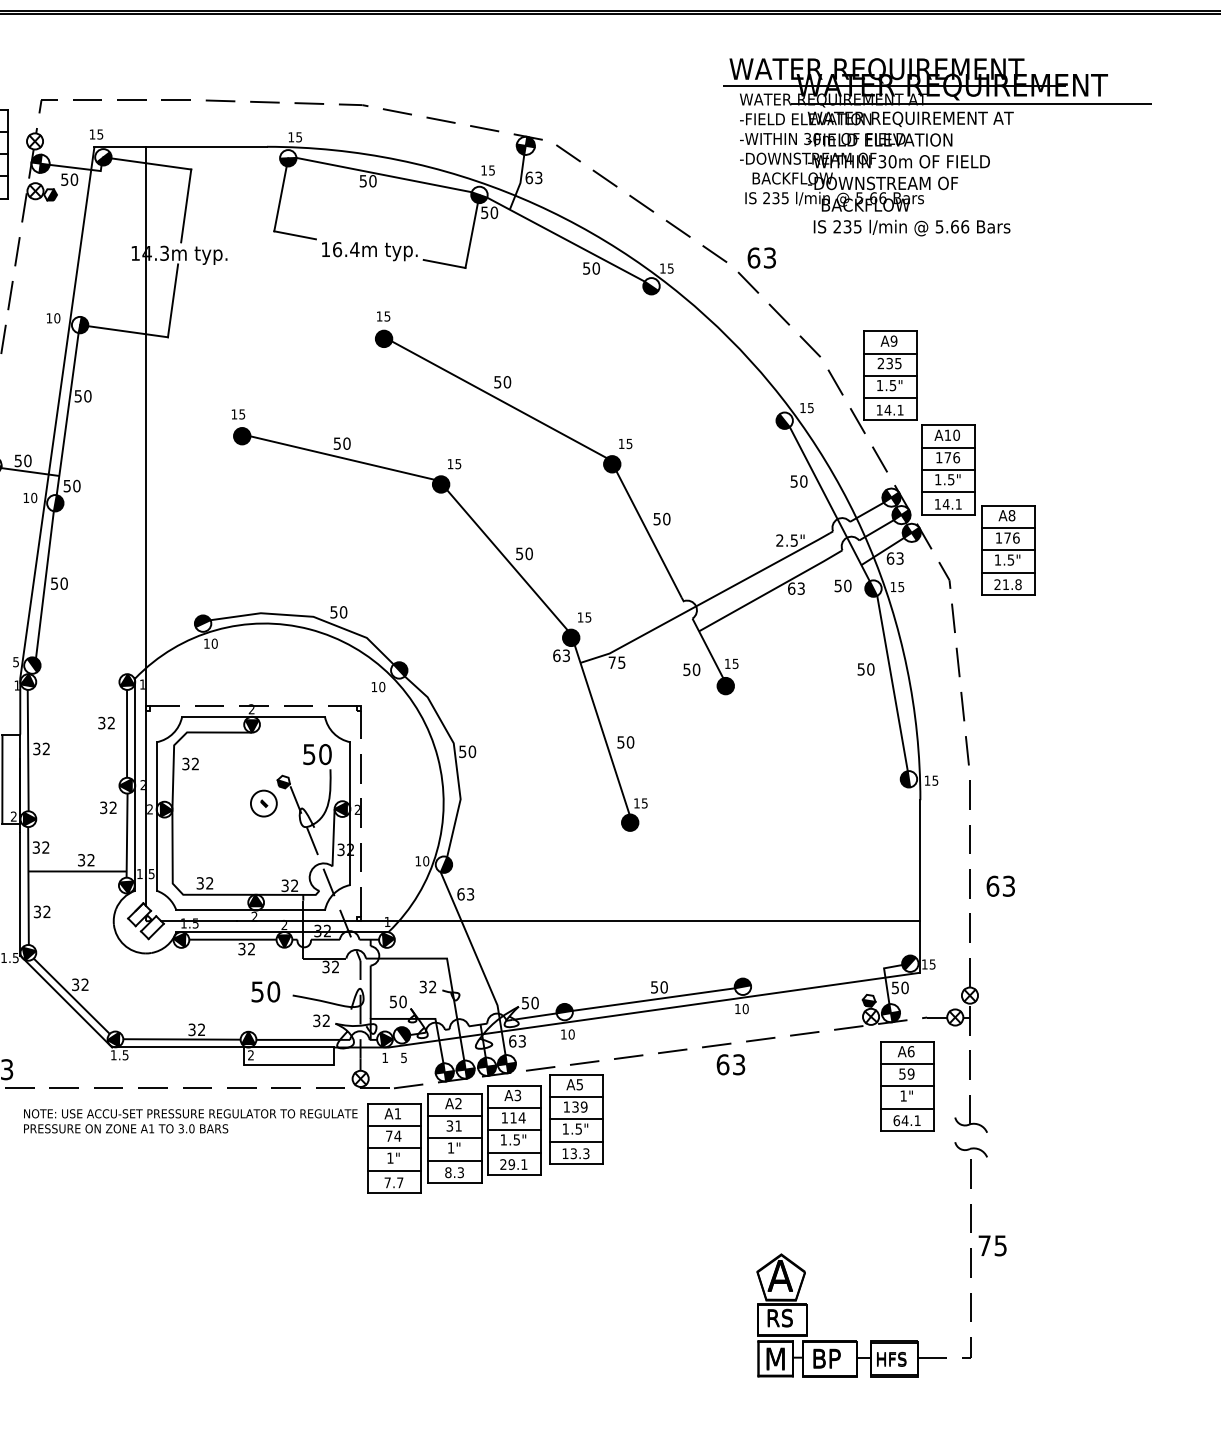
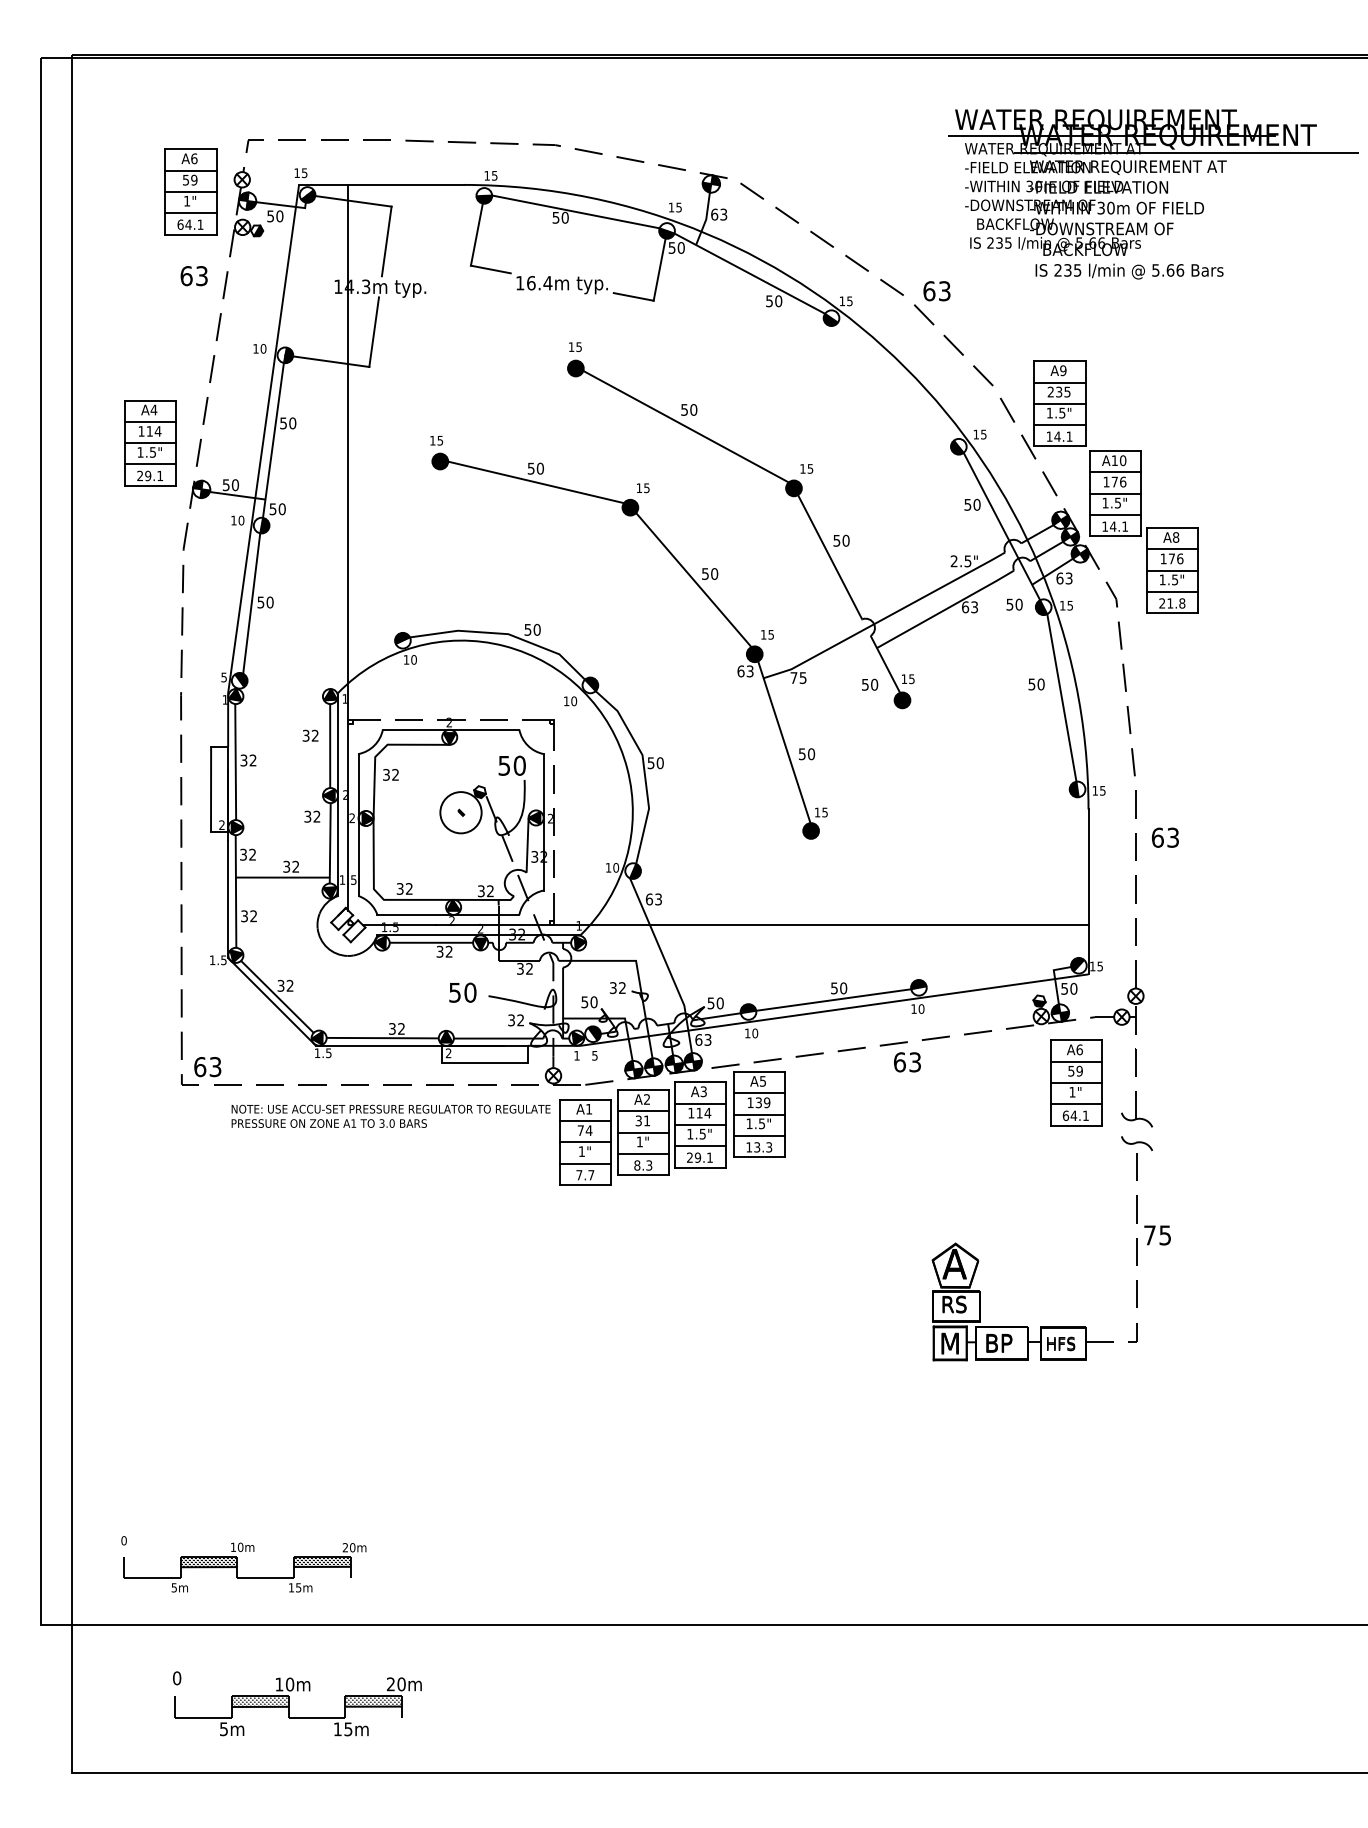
part: (937, 147) -> (1153, 194), moved
circle: (263, 803) -> (460, 812), size x1.67
text: (999, 886) -> (1164, 837), moved

